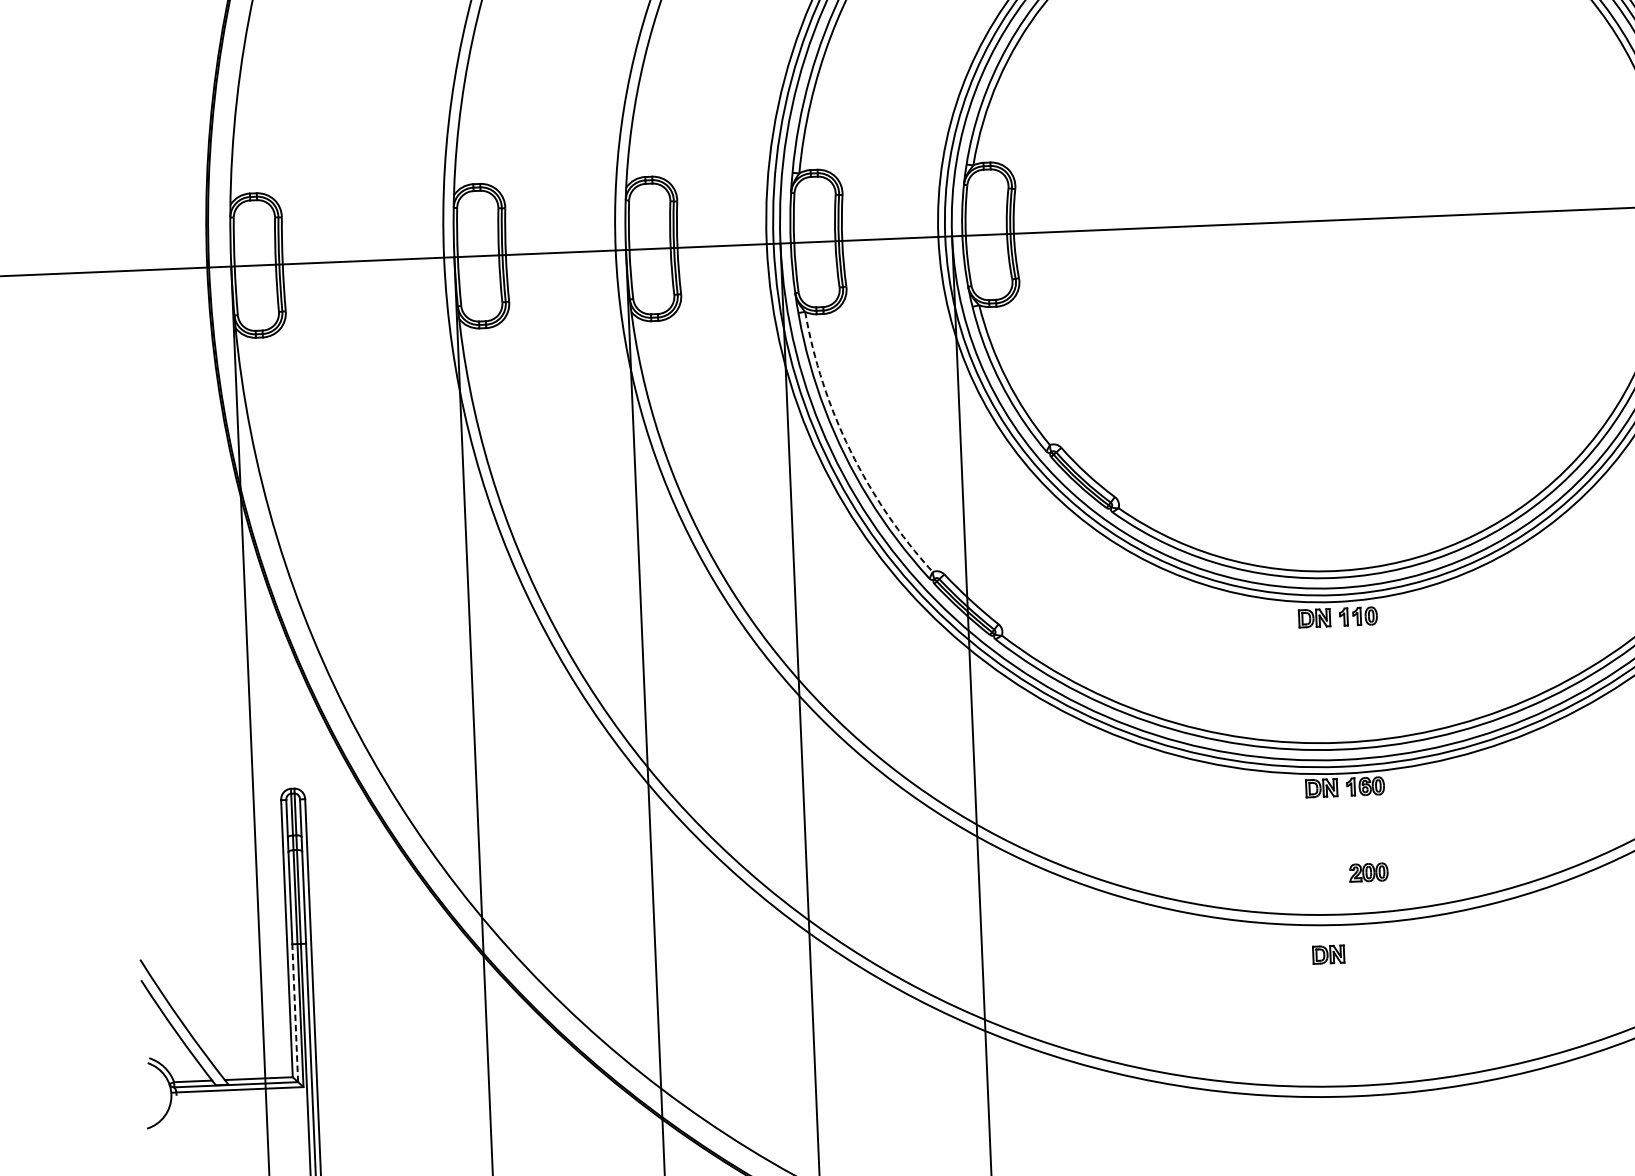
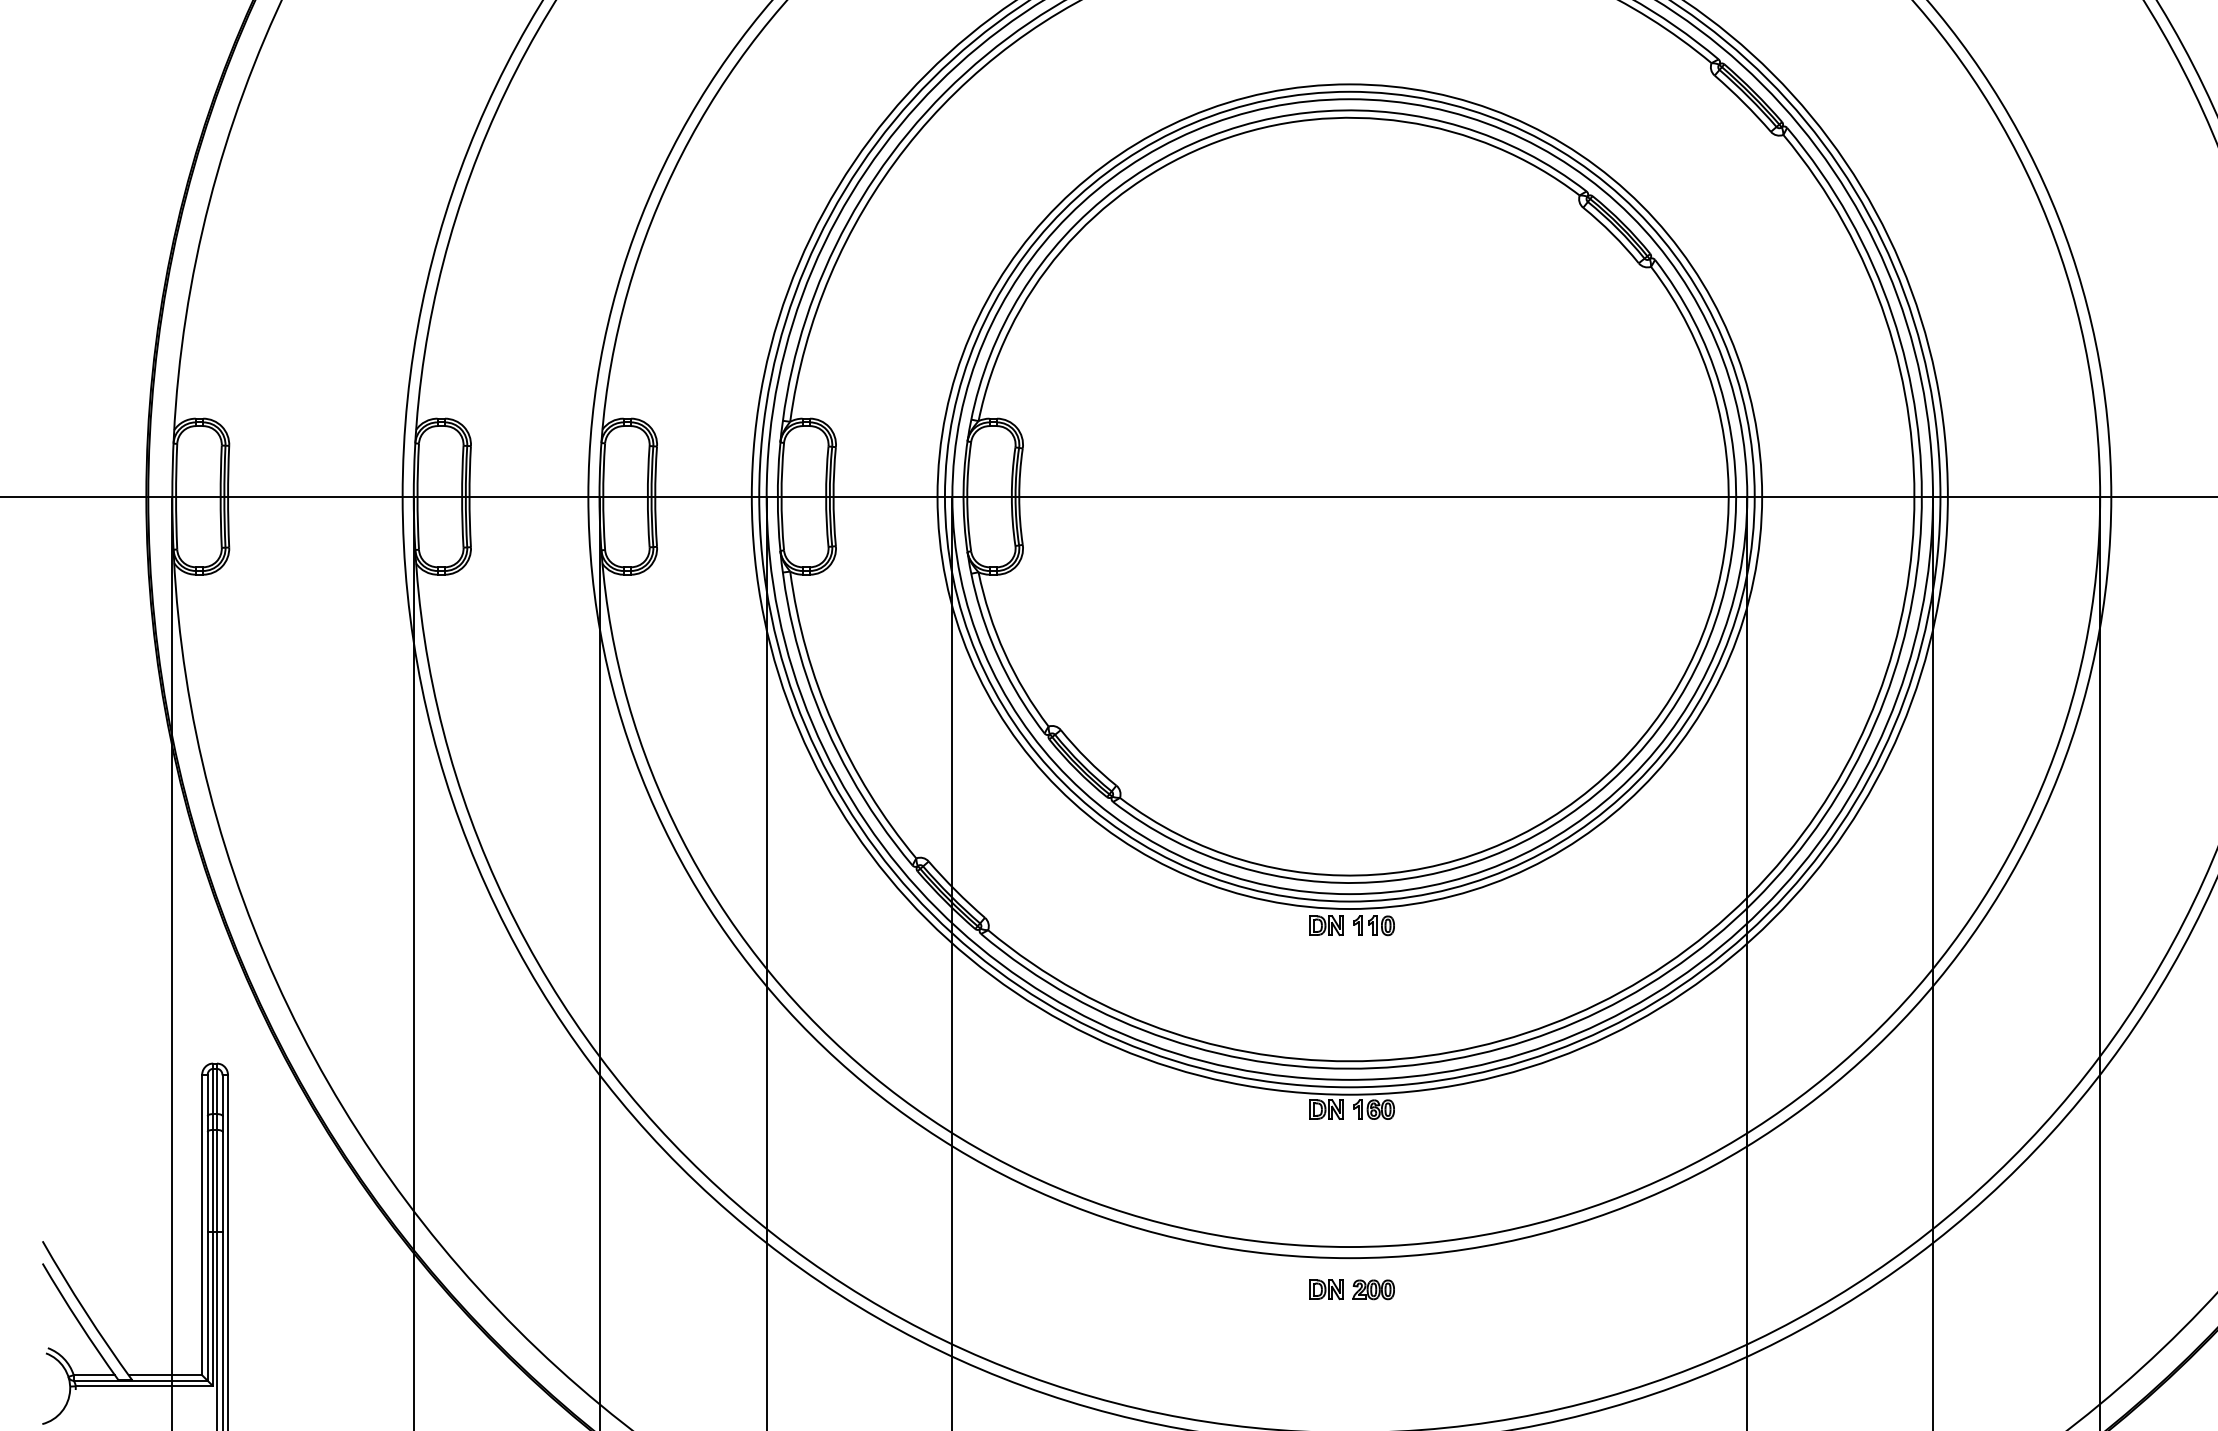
arc: (850, 450) -> (832, 723), dashed -> solid
part: (1368, 872) -> (1373, 1289), moved
line: (295, 1013) -> (207, 1306), dashed -> solid

